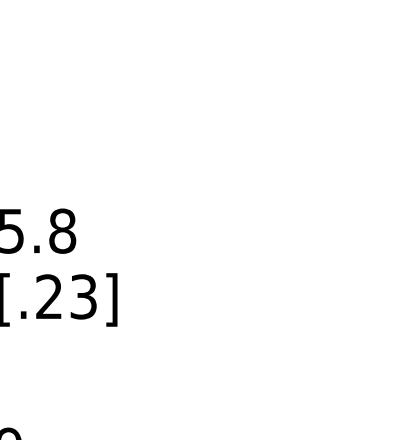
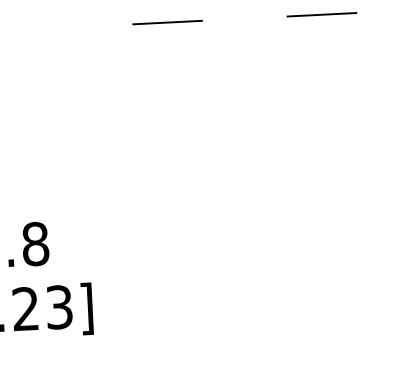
line: (208, 12) -> (167, 22), added
line: (366, 12) -> (322, 15), added

